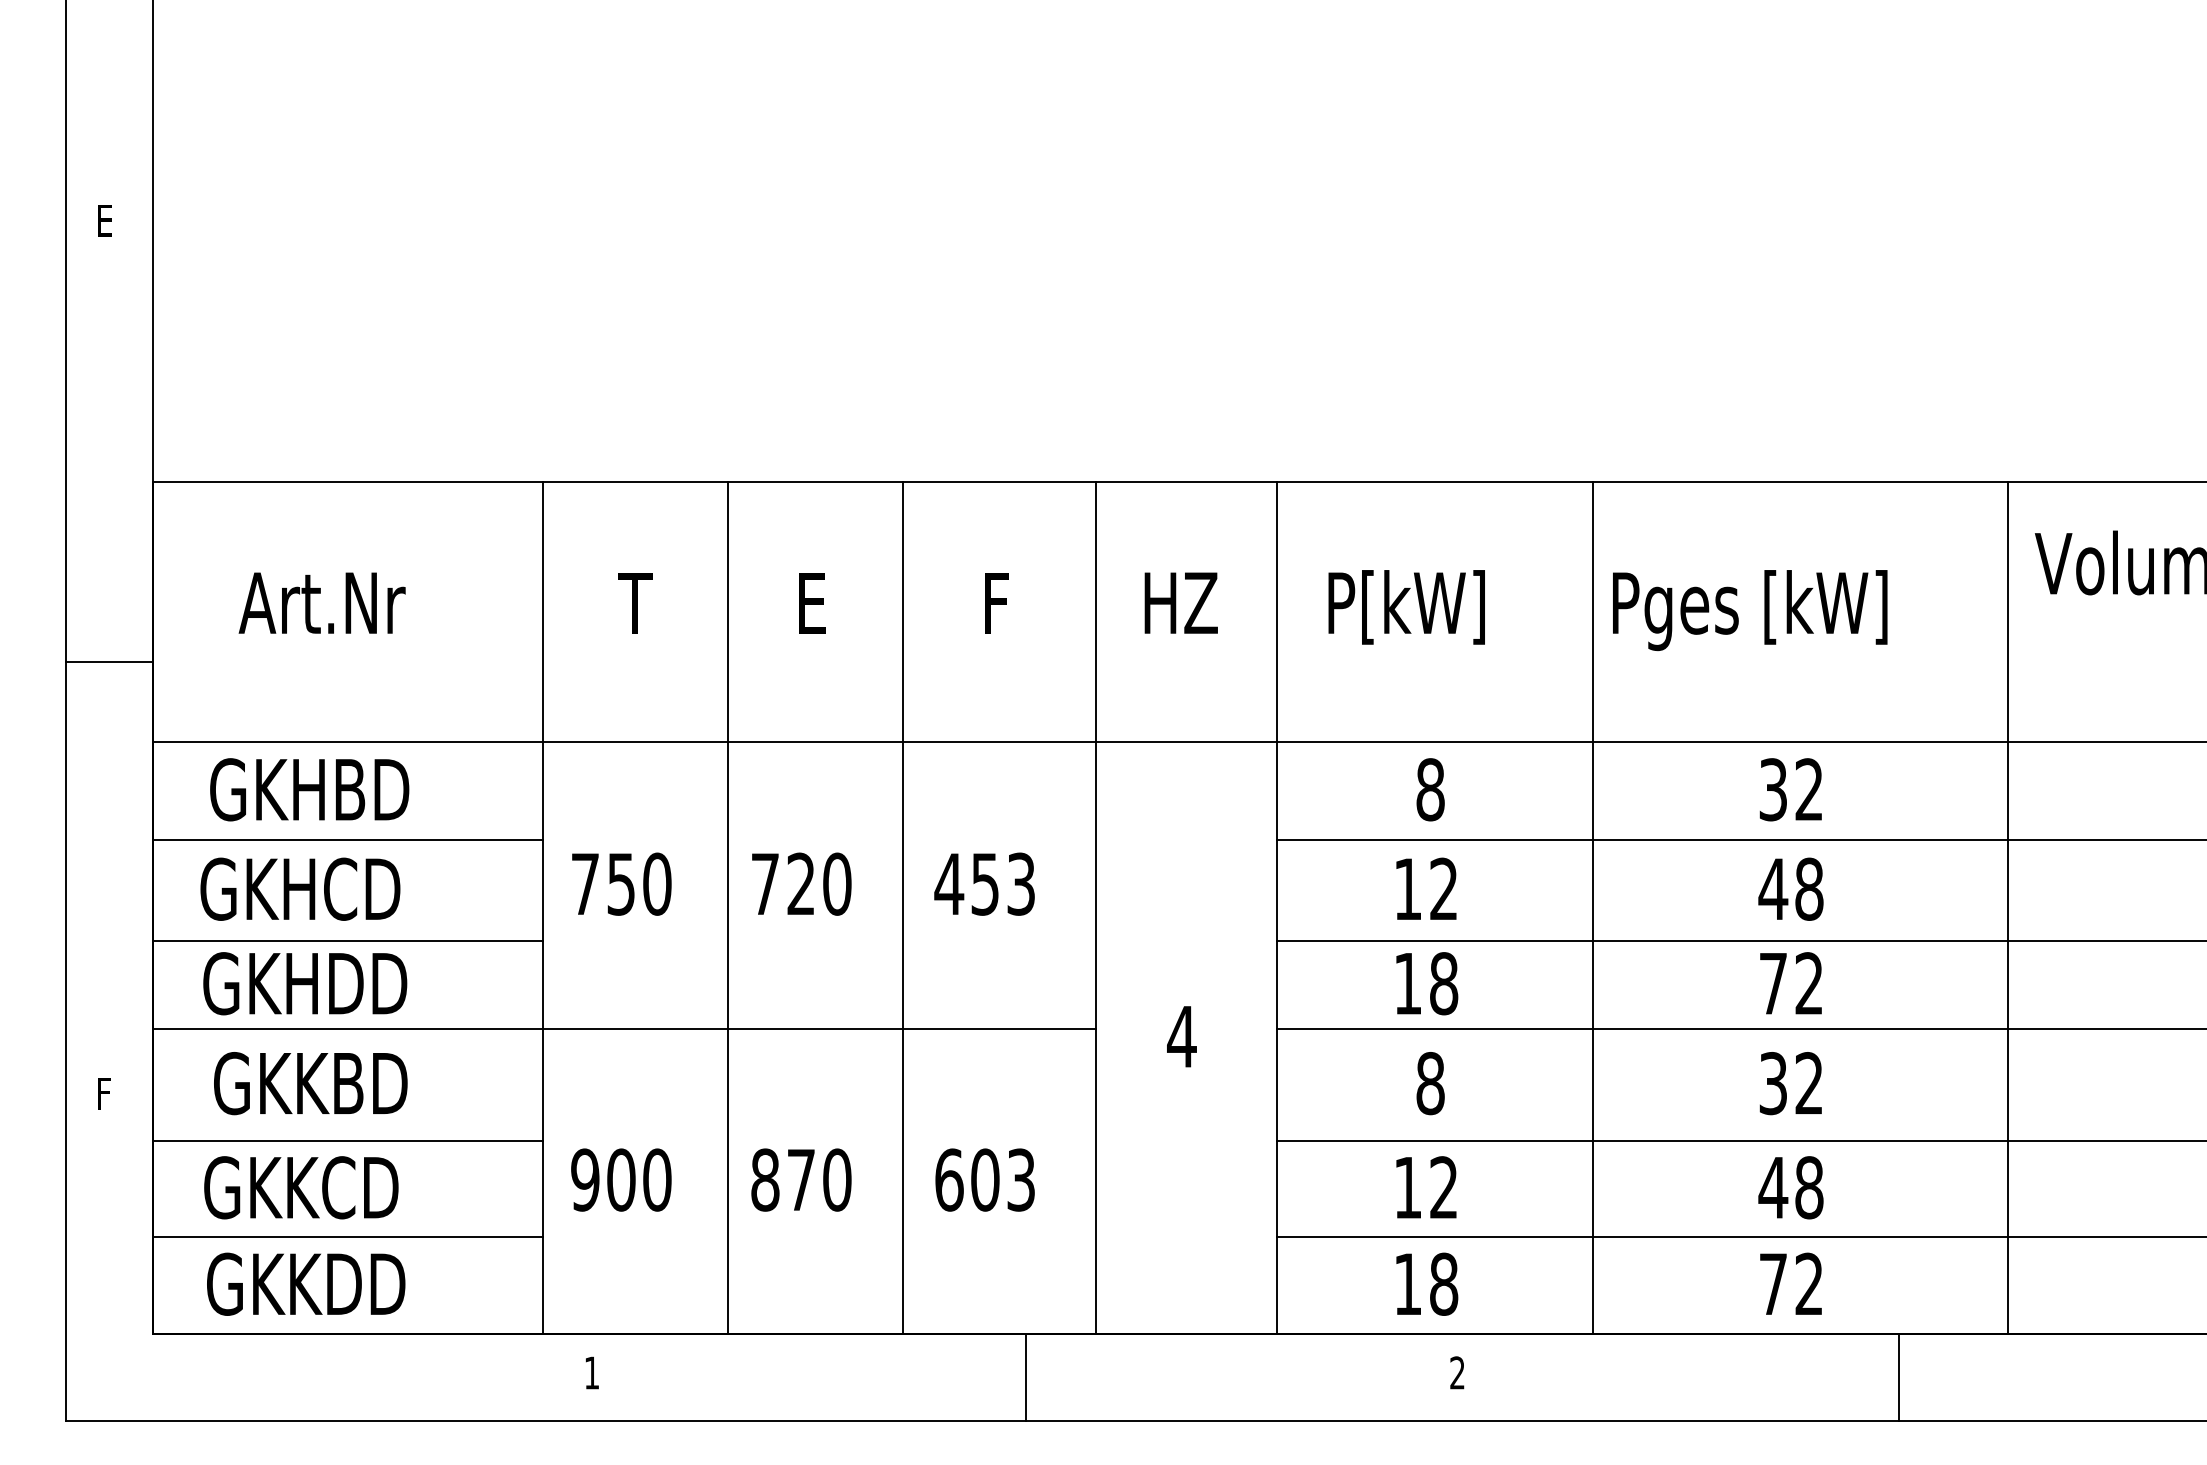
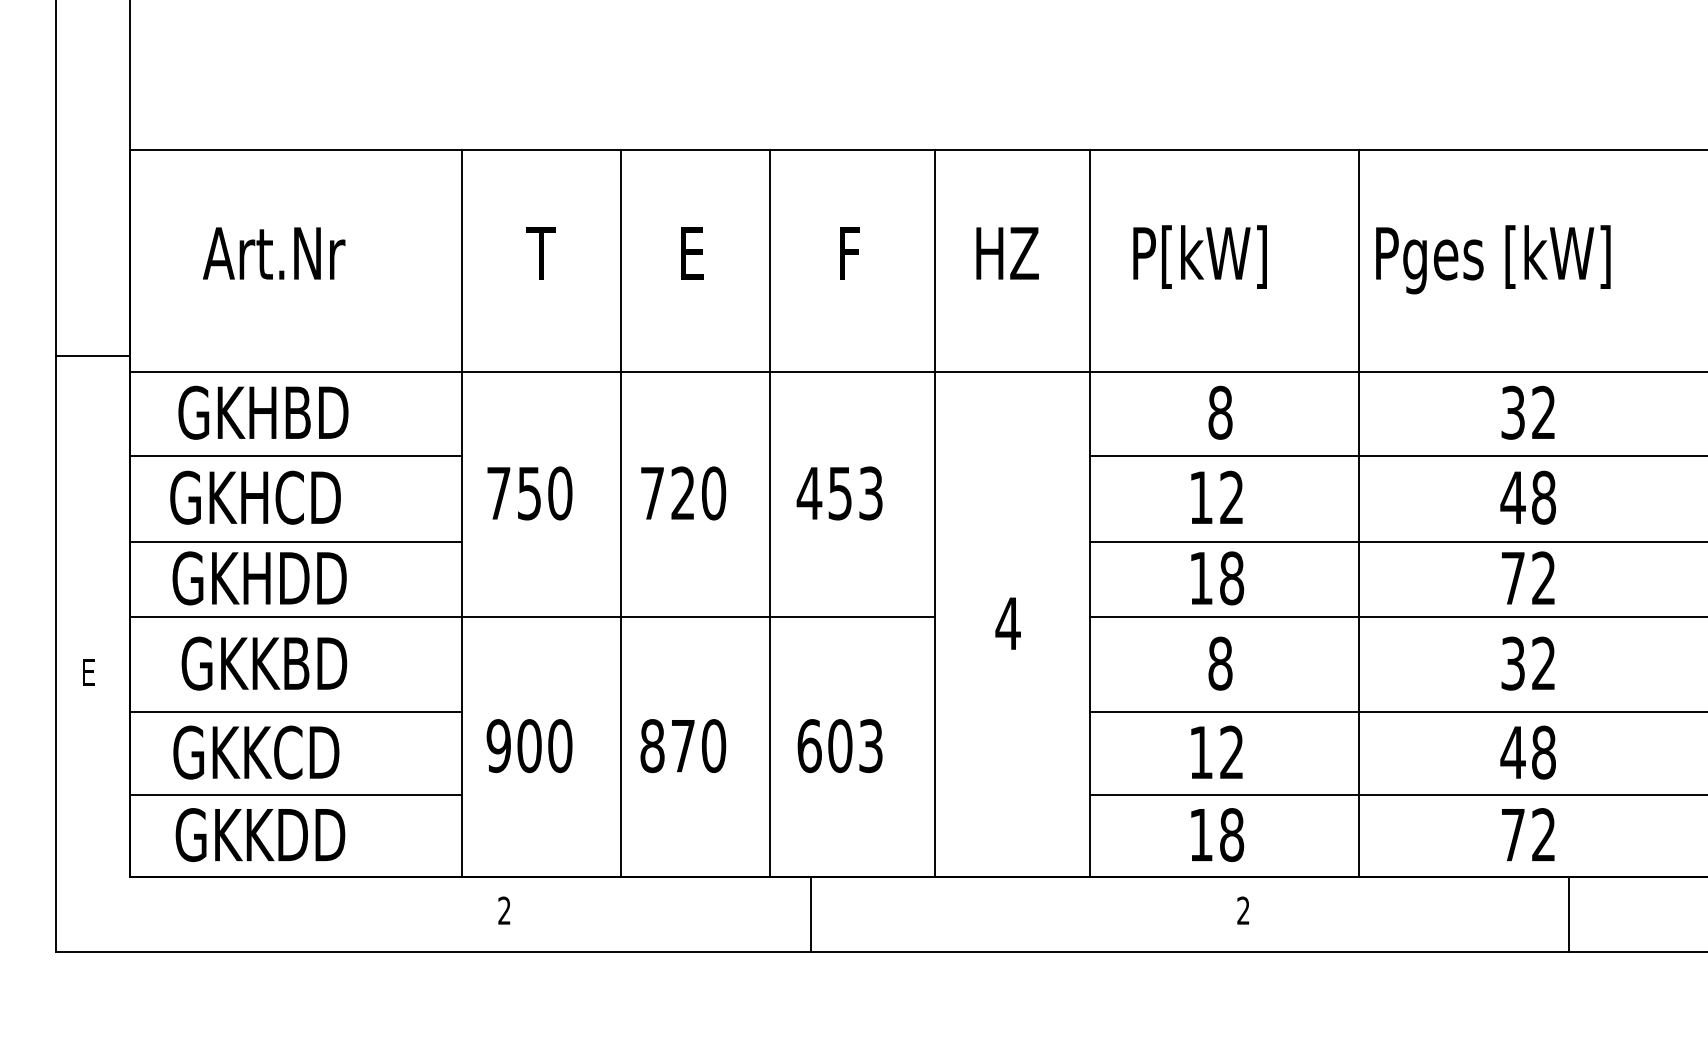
line: (109, 661) -> (92, 356), moved
text: (106, 1093) -> (89, 672), F -> E
text: (591, 1372) -> (504, 910), 1 -> 2
line: (1026, 1376) -> (811, 913), moved
line: (1899, 1376) -> (1569, 913), moved

